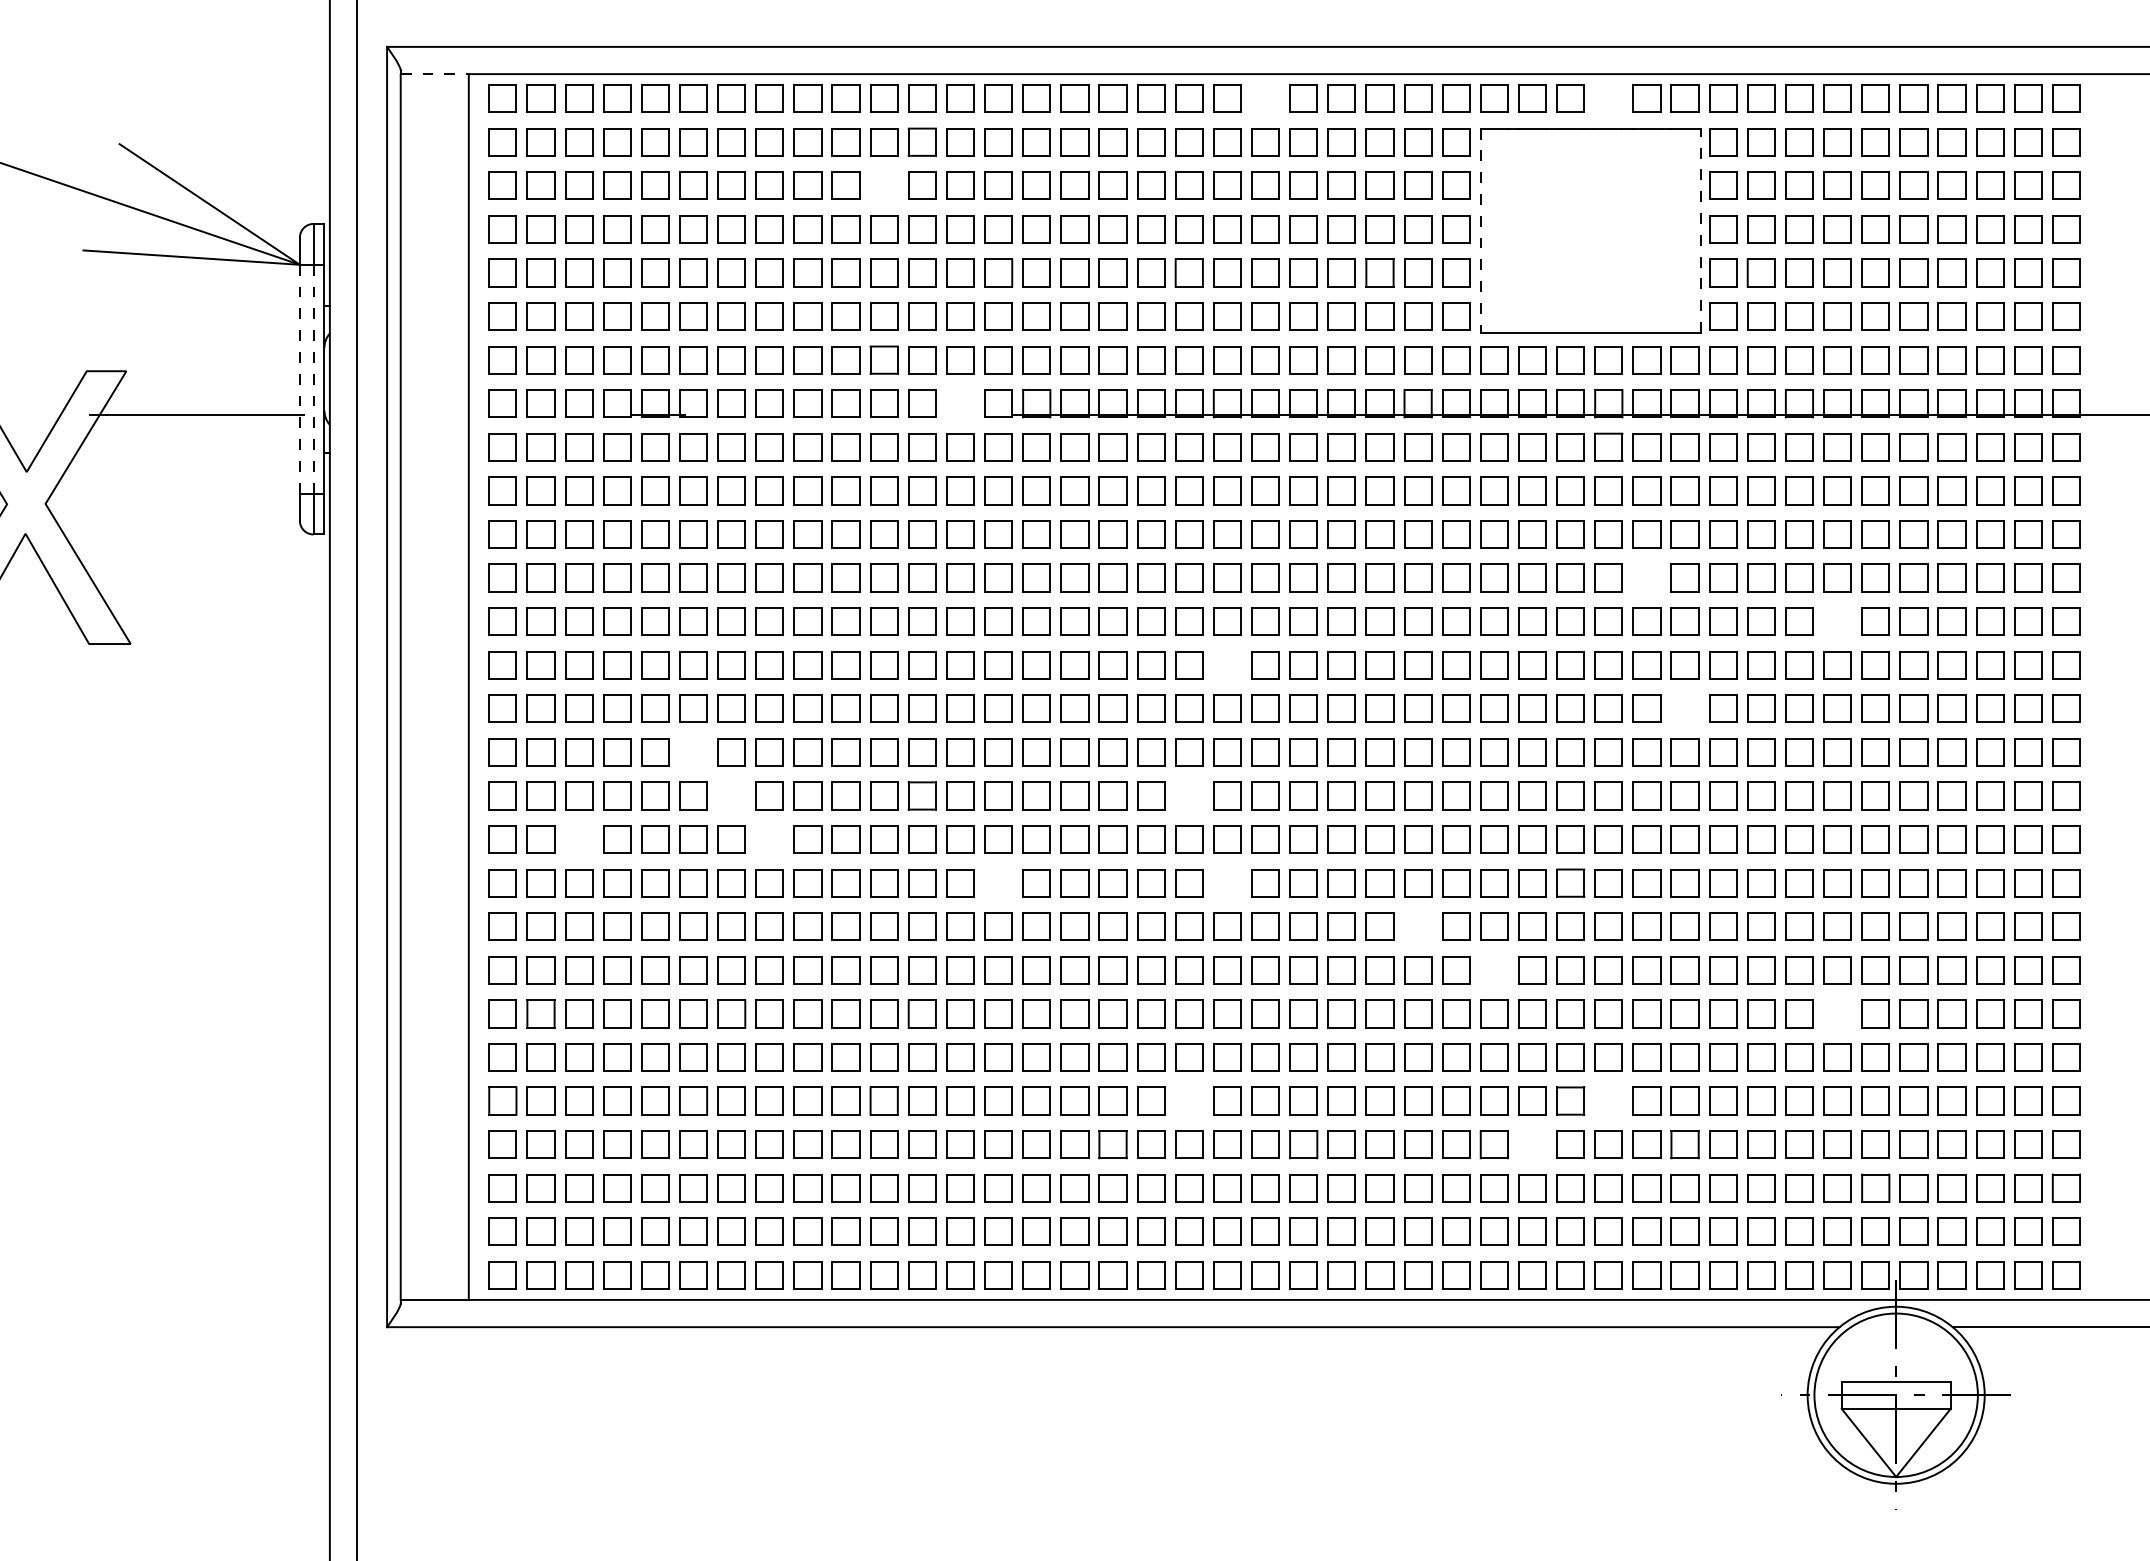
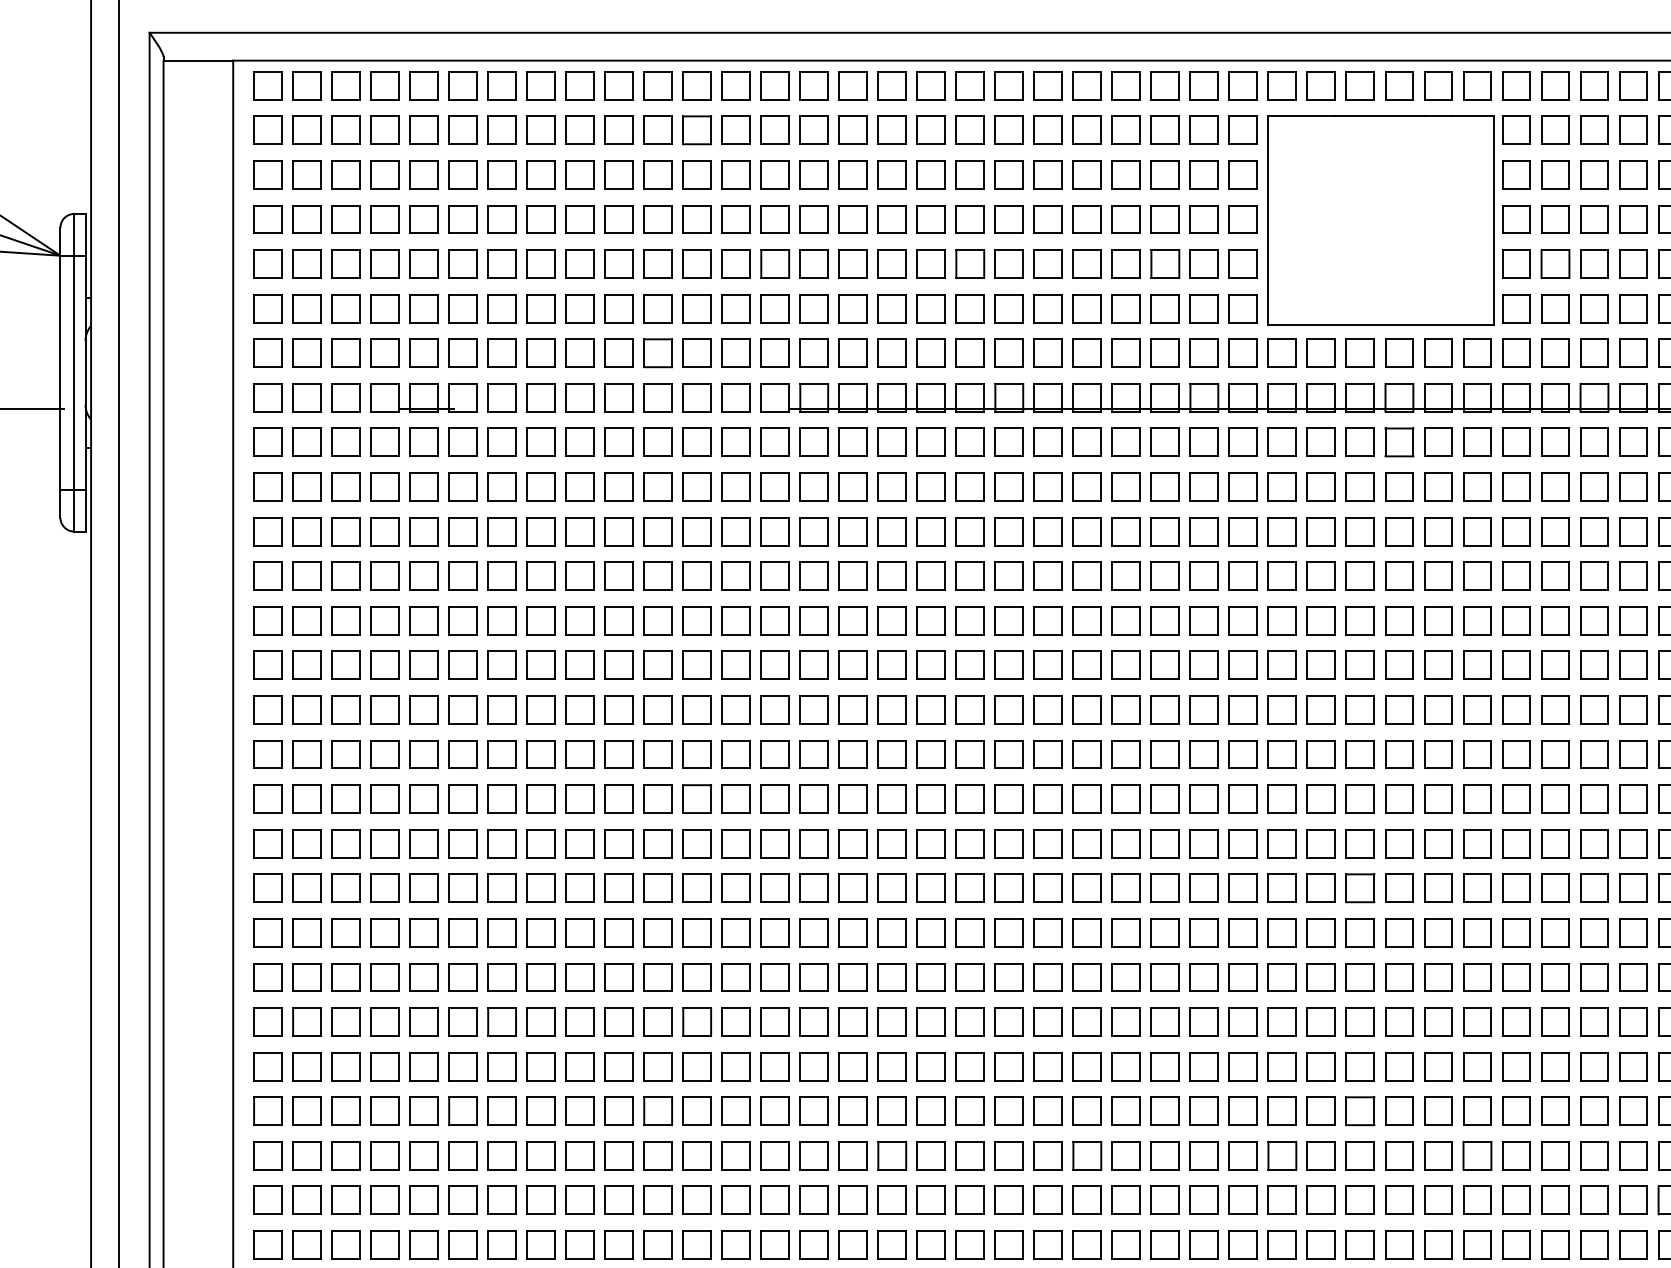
line: (435, 74) -> (199, 61), dashed -> solid
part: (1265, 98) -> (1048, 85), added
part: (1608, 98) -> (1399, 85), added
part: (884, 185) -> (658, 174), added
line: (1701, 230) -> (1494, 220), dashed -> solid
line: (1480, 231) -> (1268, 221), dashed -> solid
line: (299, 378) -> (60, 372), dashed -> solid
line: (313, 378) -> (74, 372), dashed -> solid
part: (960, 403) -> (736, 397), added
part: (1646, 577) -> (1437, 575), added
part: (1837, 621) -> (1633, 620), added
part: (1227, 665) -> (1009, 665), added
part: (1684, 708) -> (1476, 709), added
part: (693, 752) -> (463, 754), added
part: (731, 795) -> (501, 798), added
part: (1189, 795) -> (970, 798), added
part: (579, 839) -> (346, 843), added
part: (769, 839) -> (540, 843), added
part: (998, 883) -> (775, 888), added
part: (1227, 883) -> (1009, 888), added
part: (1418, 926) -> (1204, 932), added
part: (1494, 970) -> (1282, 977), added
part: (1837, 1013) -> (1633, 1021), added
part: (1189, 1100) -> (970, 1110), added
part: (1608, 1100) -> (1399, 1110), added
part: (1532, 1144) -> (1321, 1155), added

